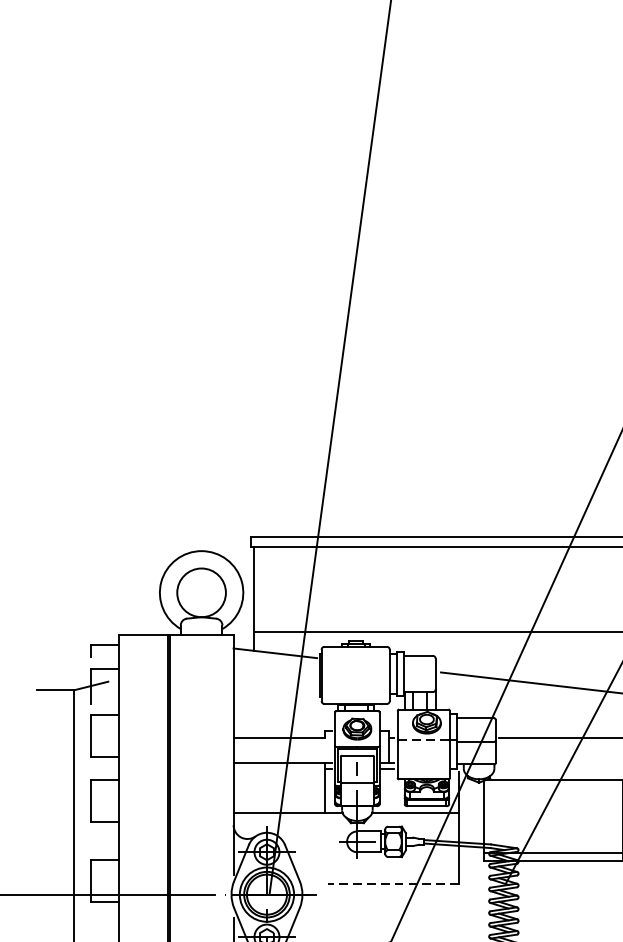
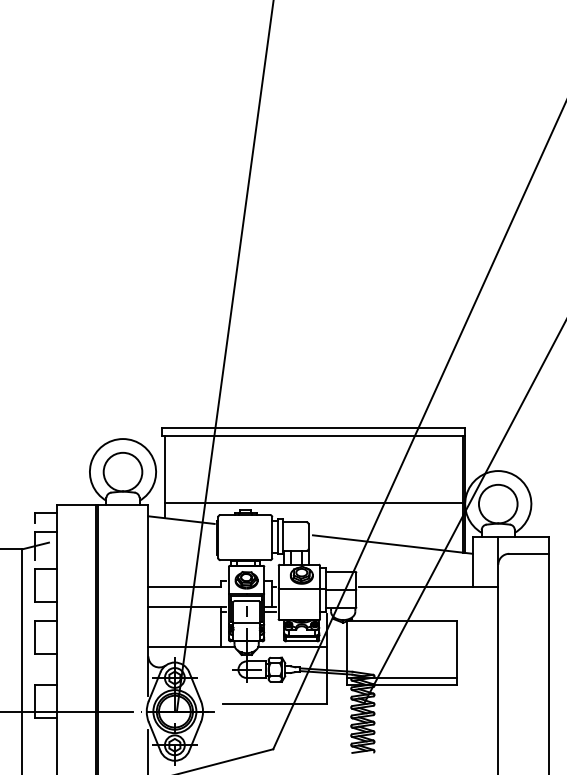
line: (424, 740) -> (299, 589), dashed -> solid
line: (393, 884) -> (275, 703), dashed -> solid

